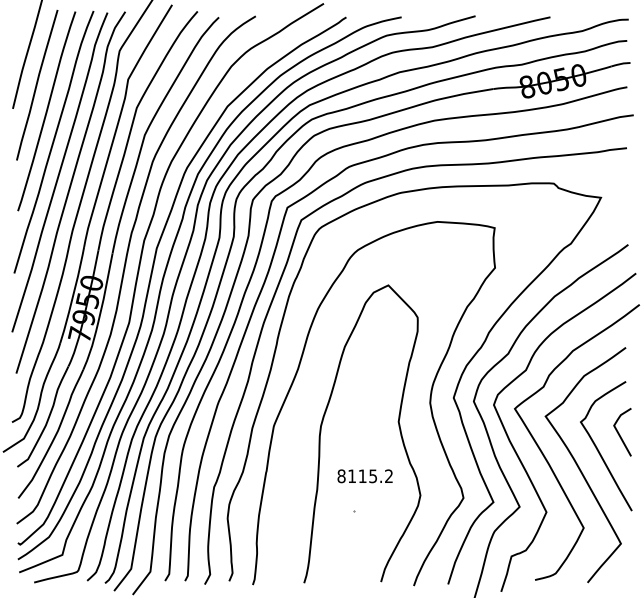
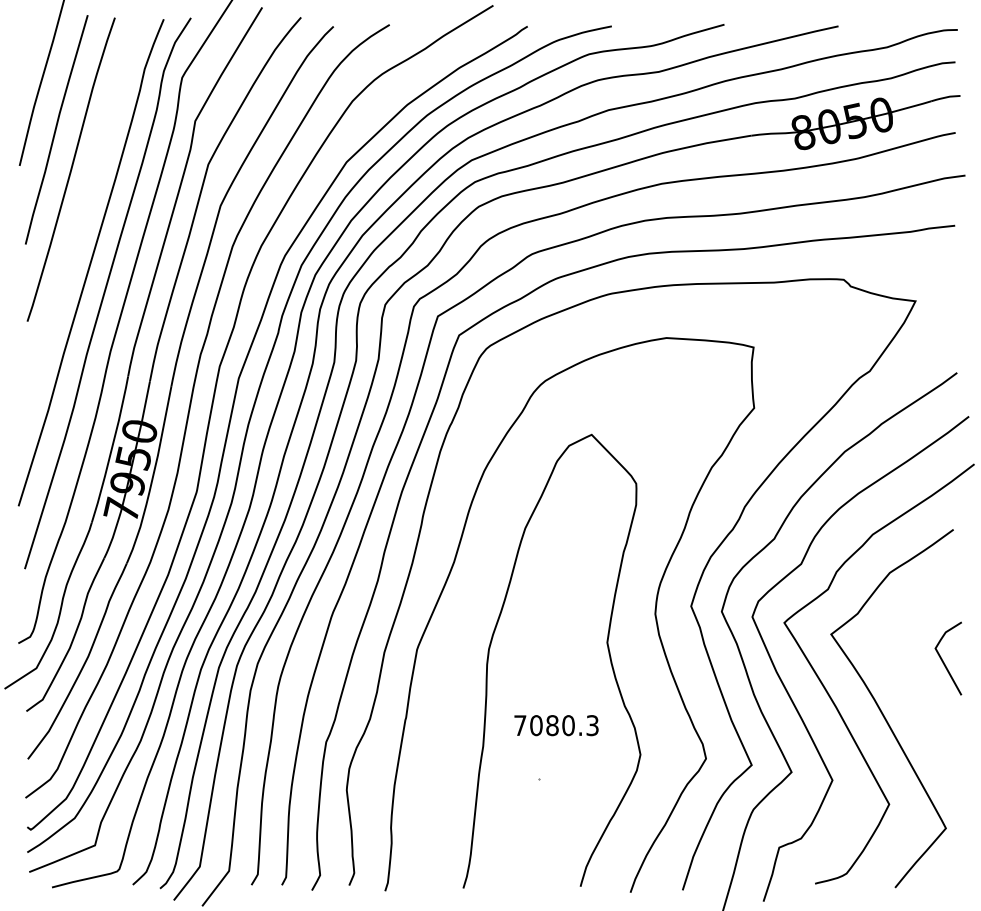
curve: (53, 142) -> (81, 217), removed
curve: (599, 450) -> (913, 686), removed
text: (364, 476) -> (555, 725), 8115.2 -> 7080.3

